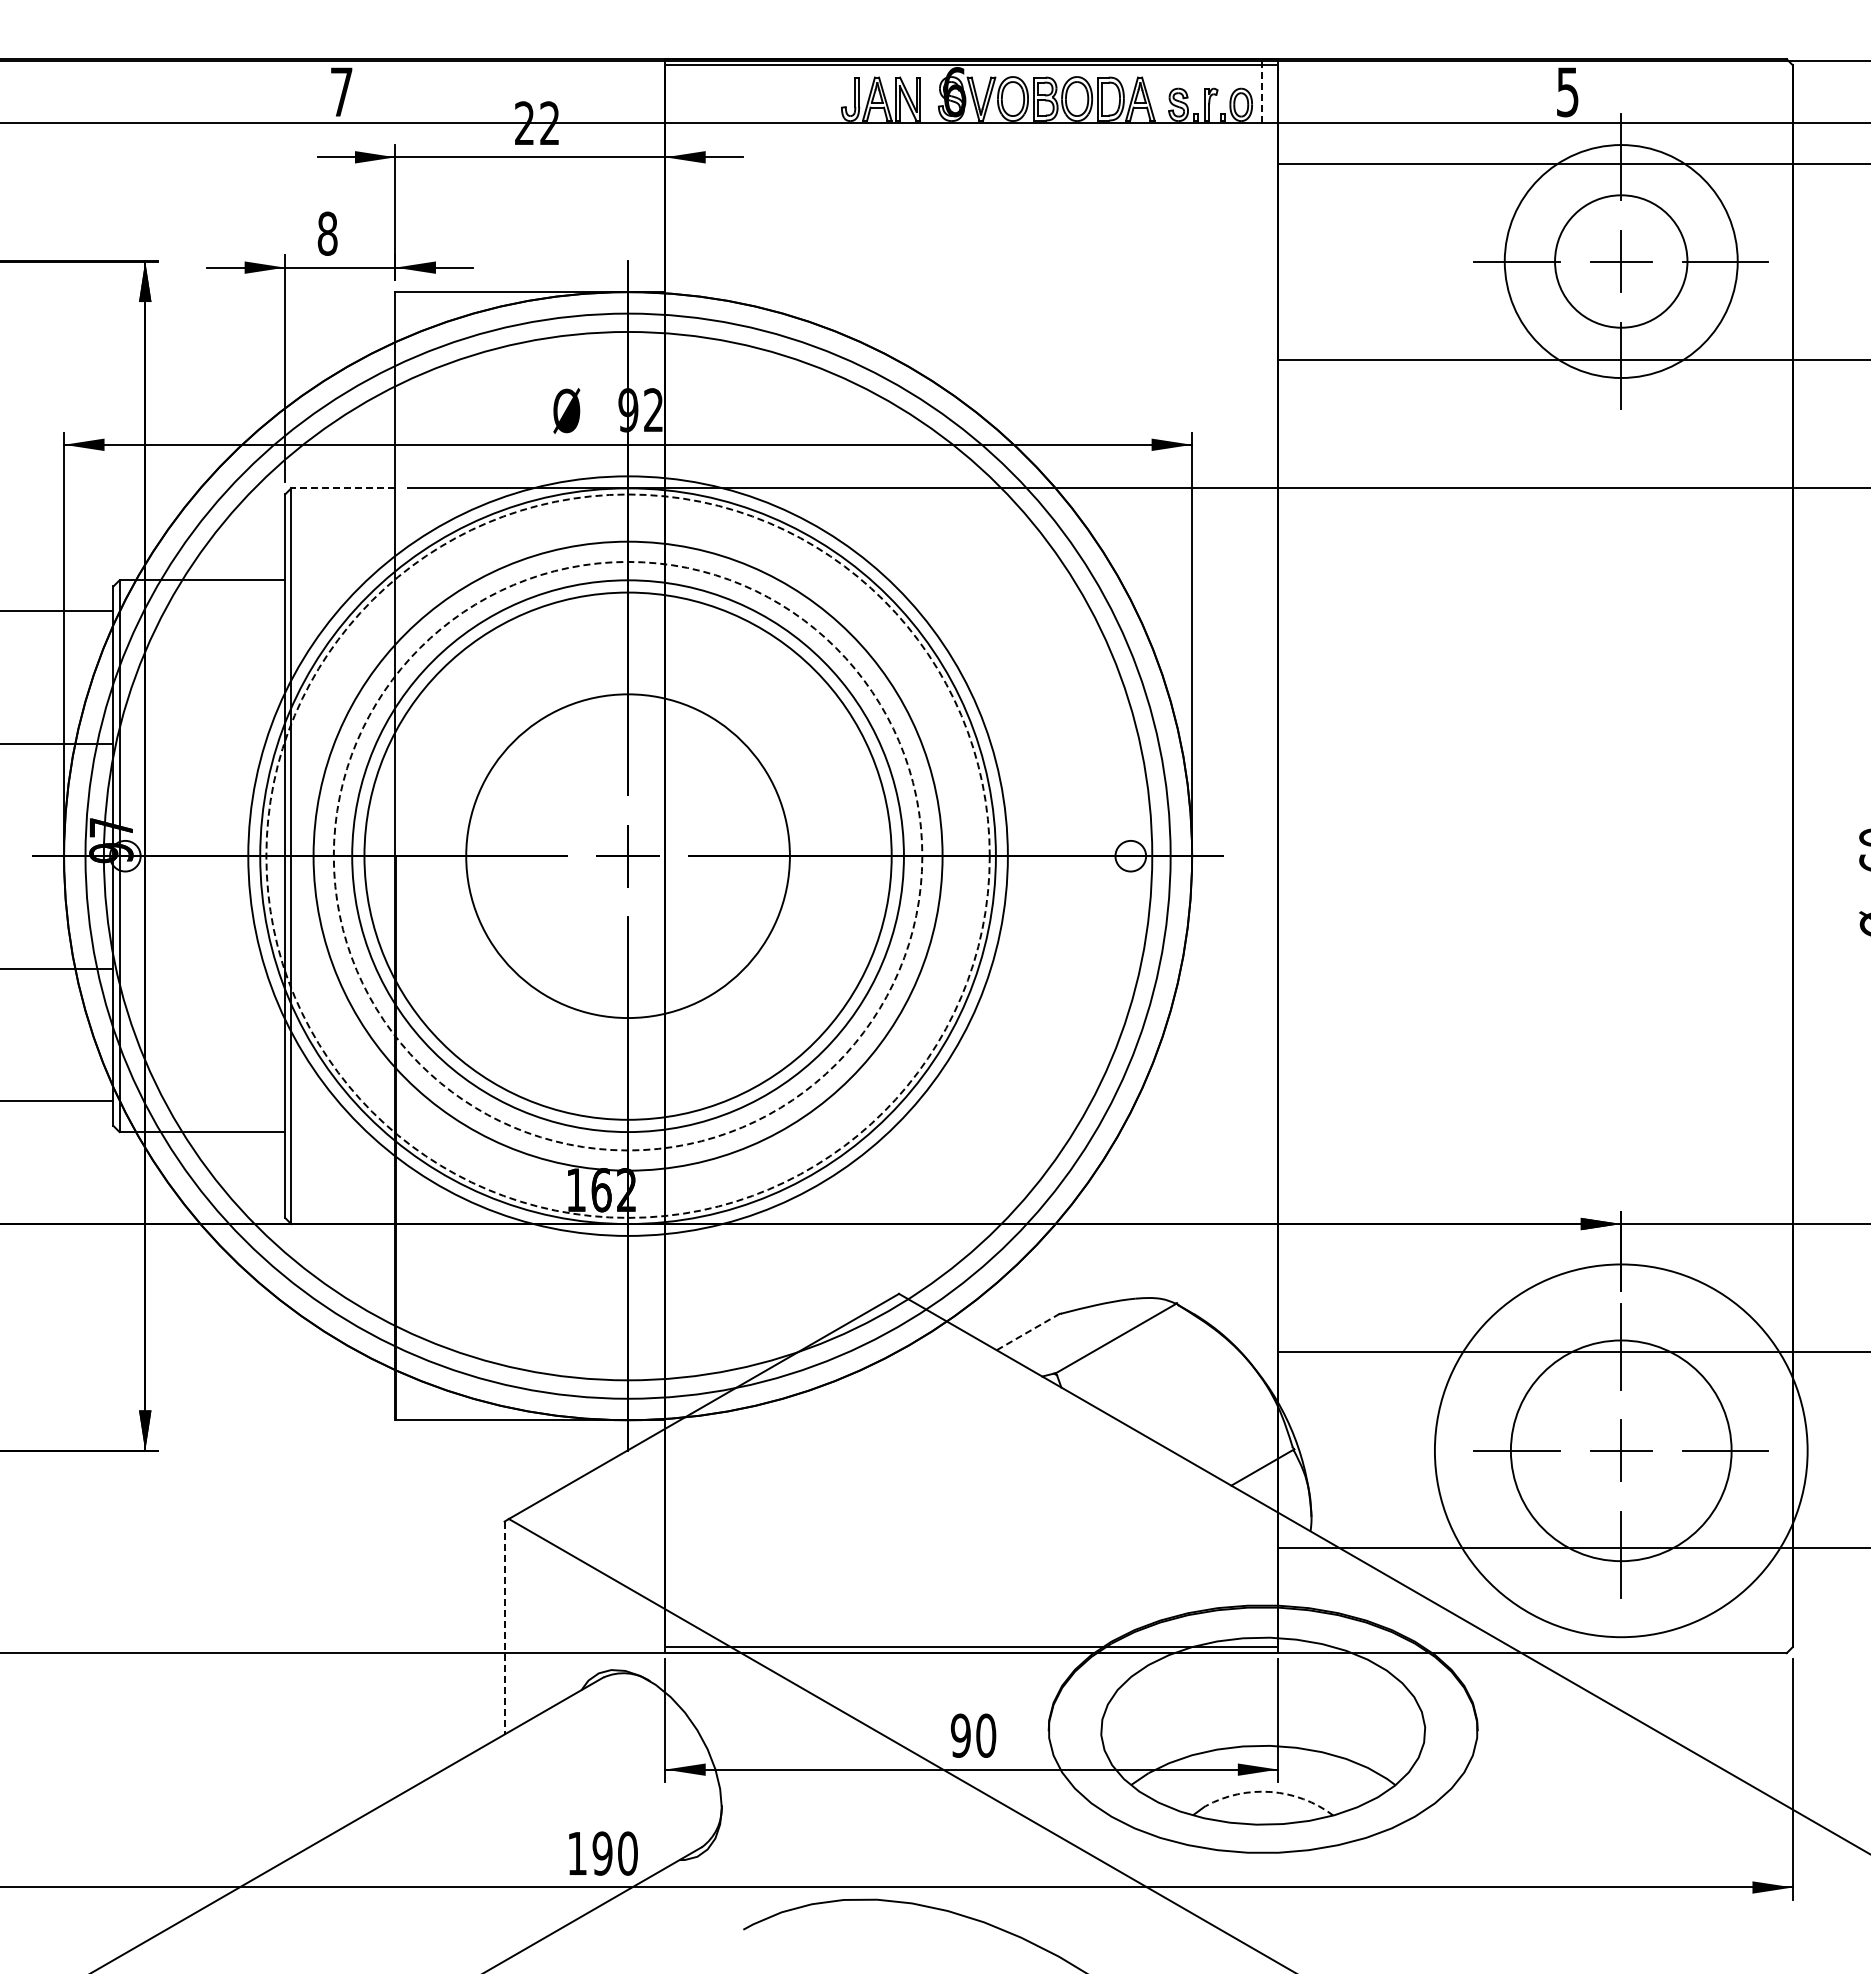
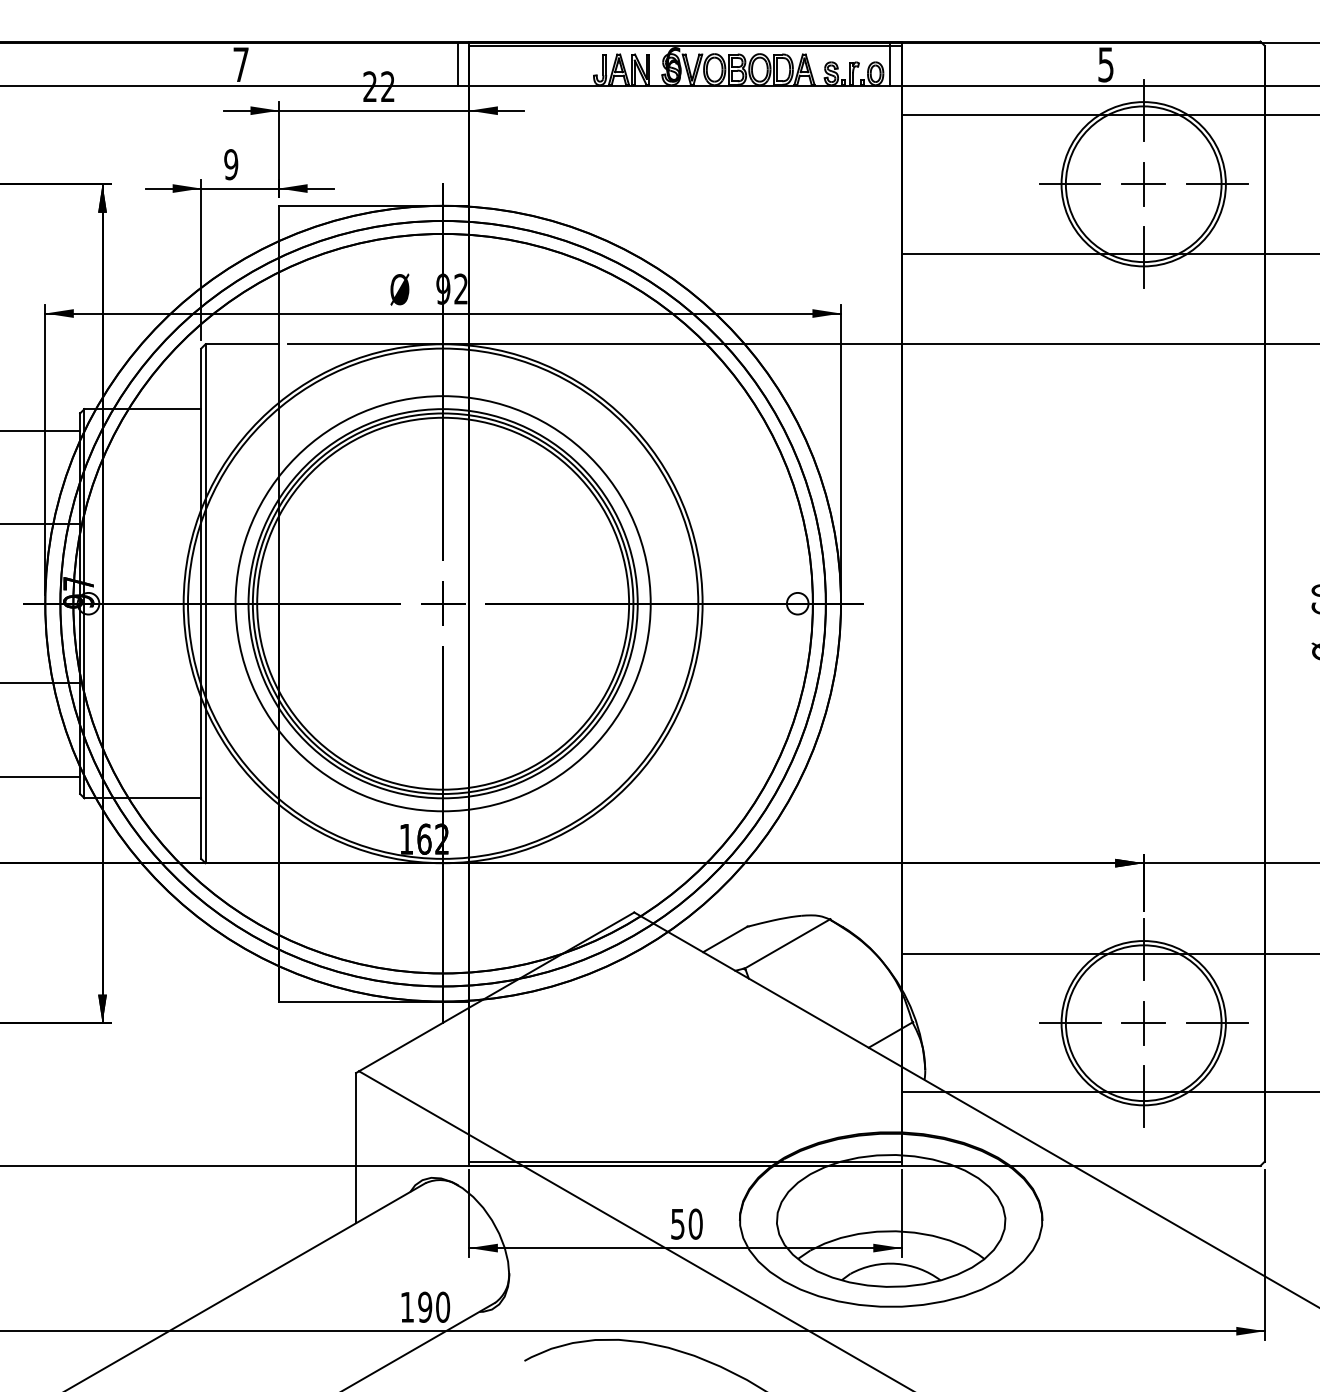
line: (648, 91) -> (457, 64), added
line: (1261, 92) -> (889, 65), dashed -> solid
text: (327, 233) -> (231, 164), 8 -> 9
circle: (1620, 261) -> (1143, 184), size x1.67
line: (342, 488) -> (241, 344), dashed -> solid
circle: (627, 855) -> (442, 603), dashed -> solid
circle: (627, 855) -> (442, 603), dashed -> solid
circle: (627, 855) -> (442, 603), size x1.43
circle: (627, 855) -> (442, 603), size x1.67
circle: (627, 856) -> (442, 603), size x1.67
line: (1028, 1331) -> (725, 939), dashed -> solid
circle: (1620, 1450) -> (1143, 1022), size x0.62
line: (504, 1628) -> (355, 1148), dashed -> solid
text: (960, 1735) -> (677, 1223), 90 -> 50
arc: (1270, 1792) -> (896, 1264), dashed -> solid

